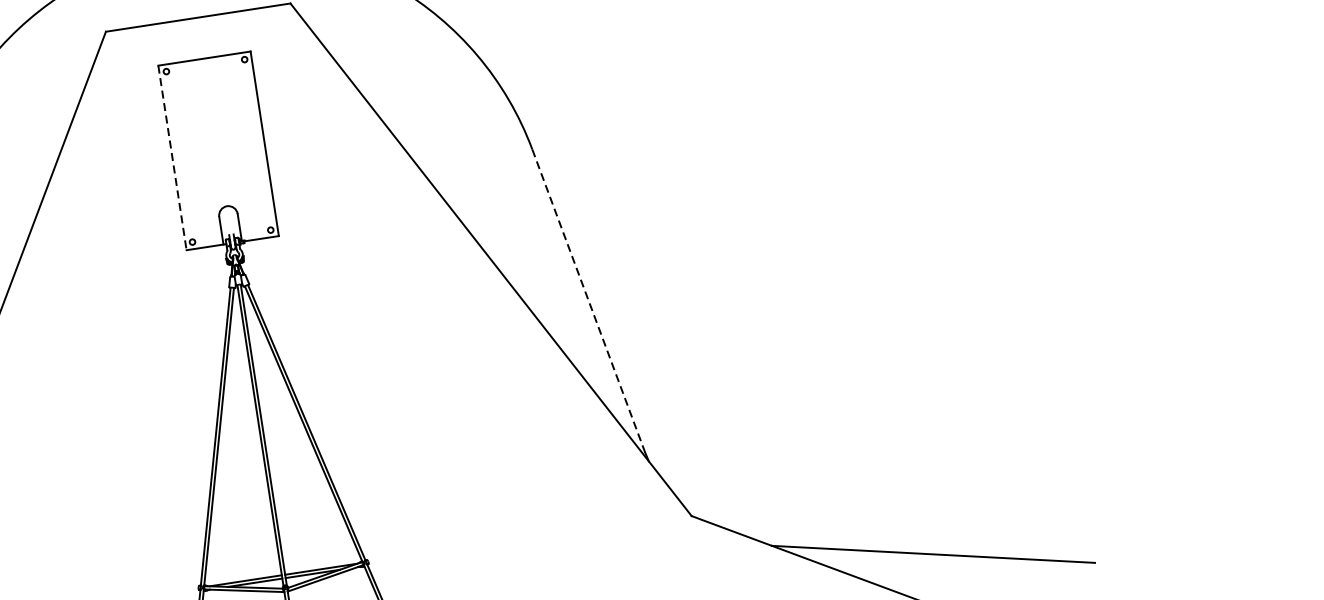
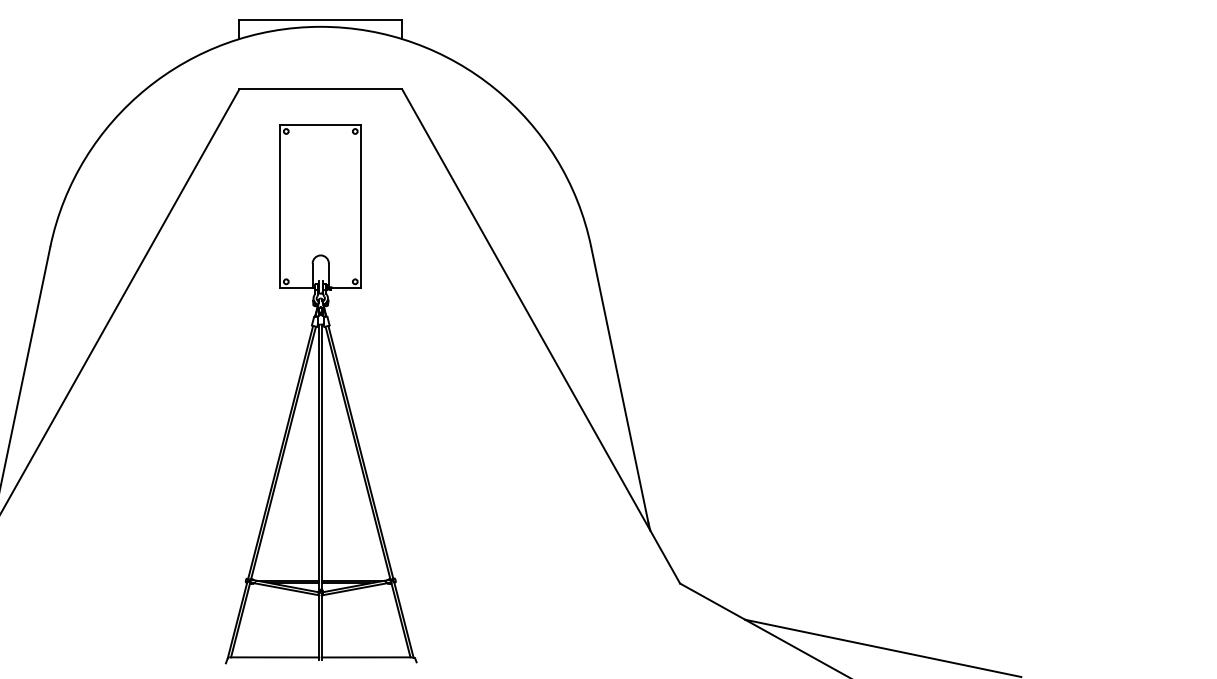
line: (173, 158) -> (280, 207), dashed -> solid
line: (588, 300) -> (619, 384), dashed -> solid

